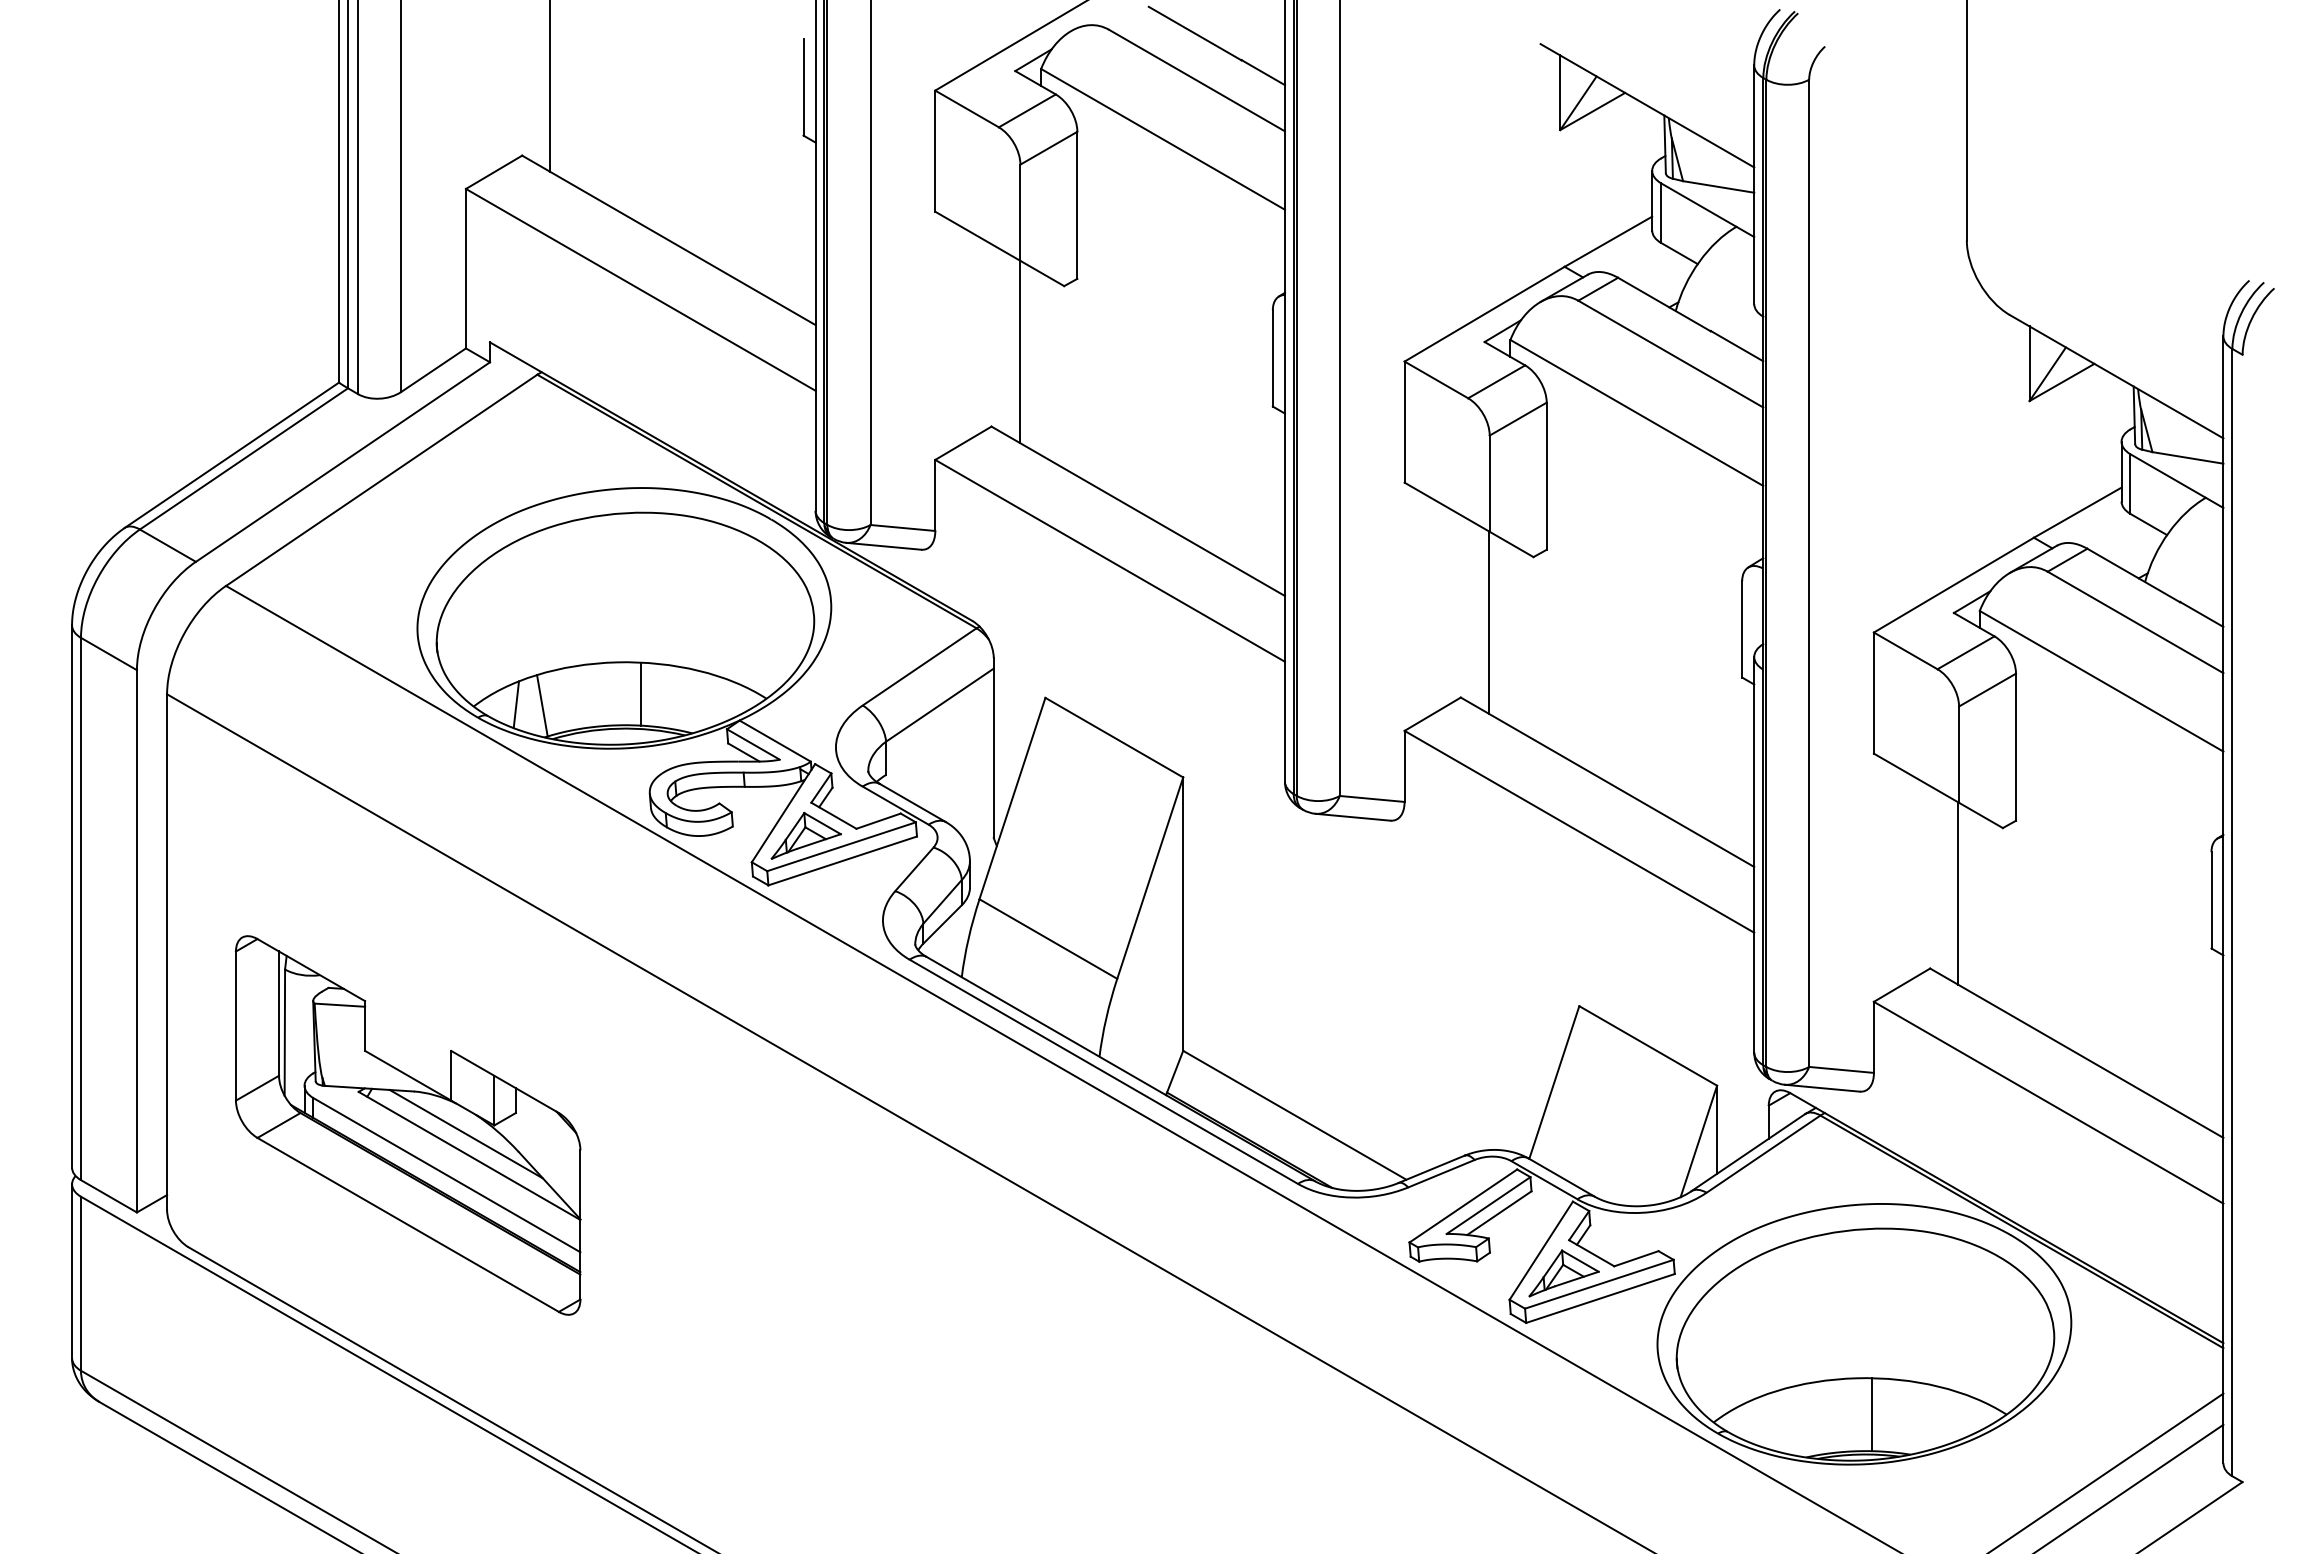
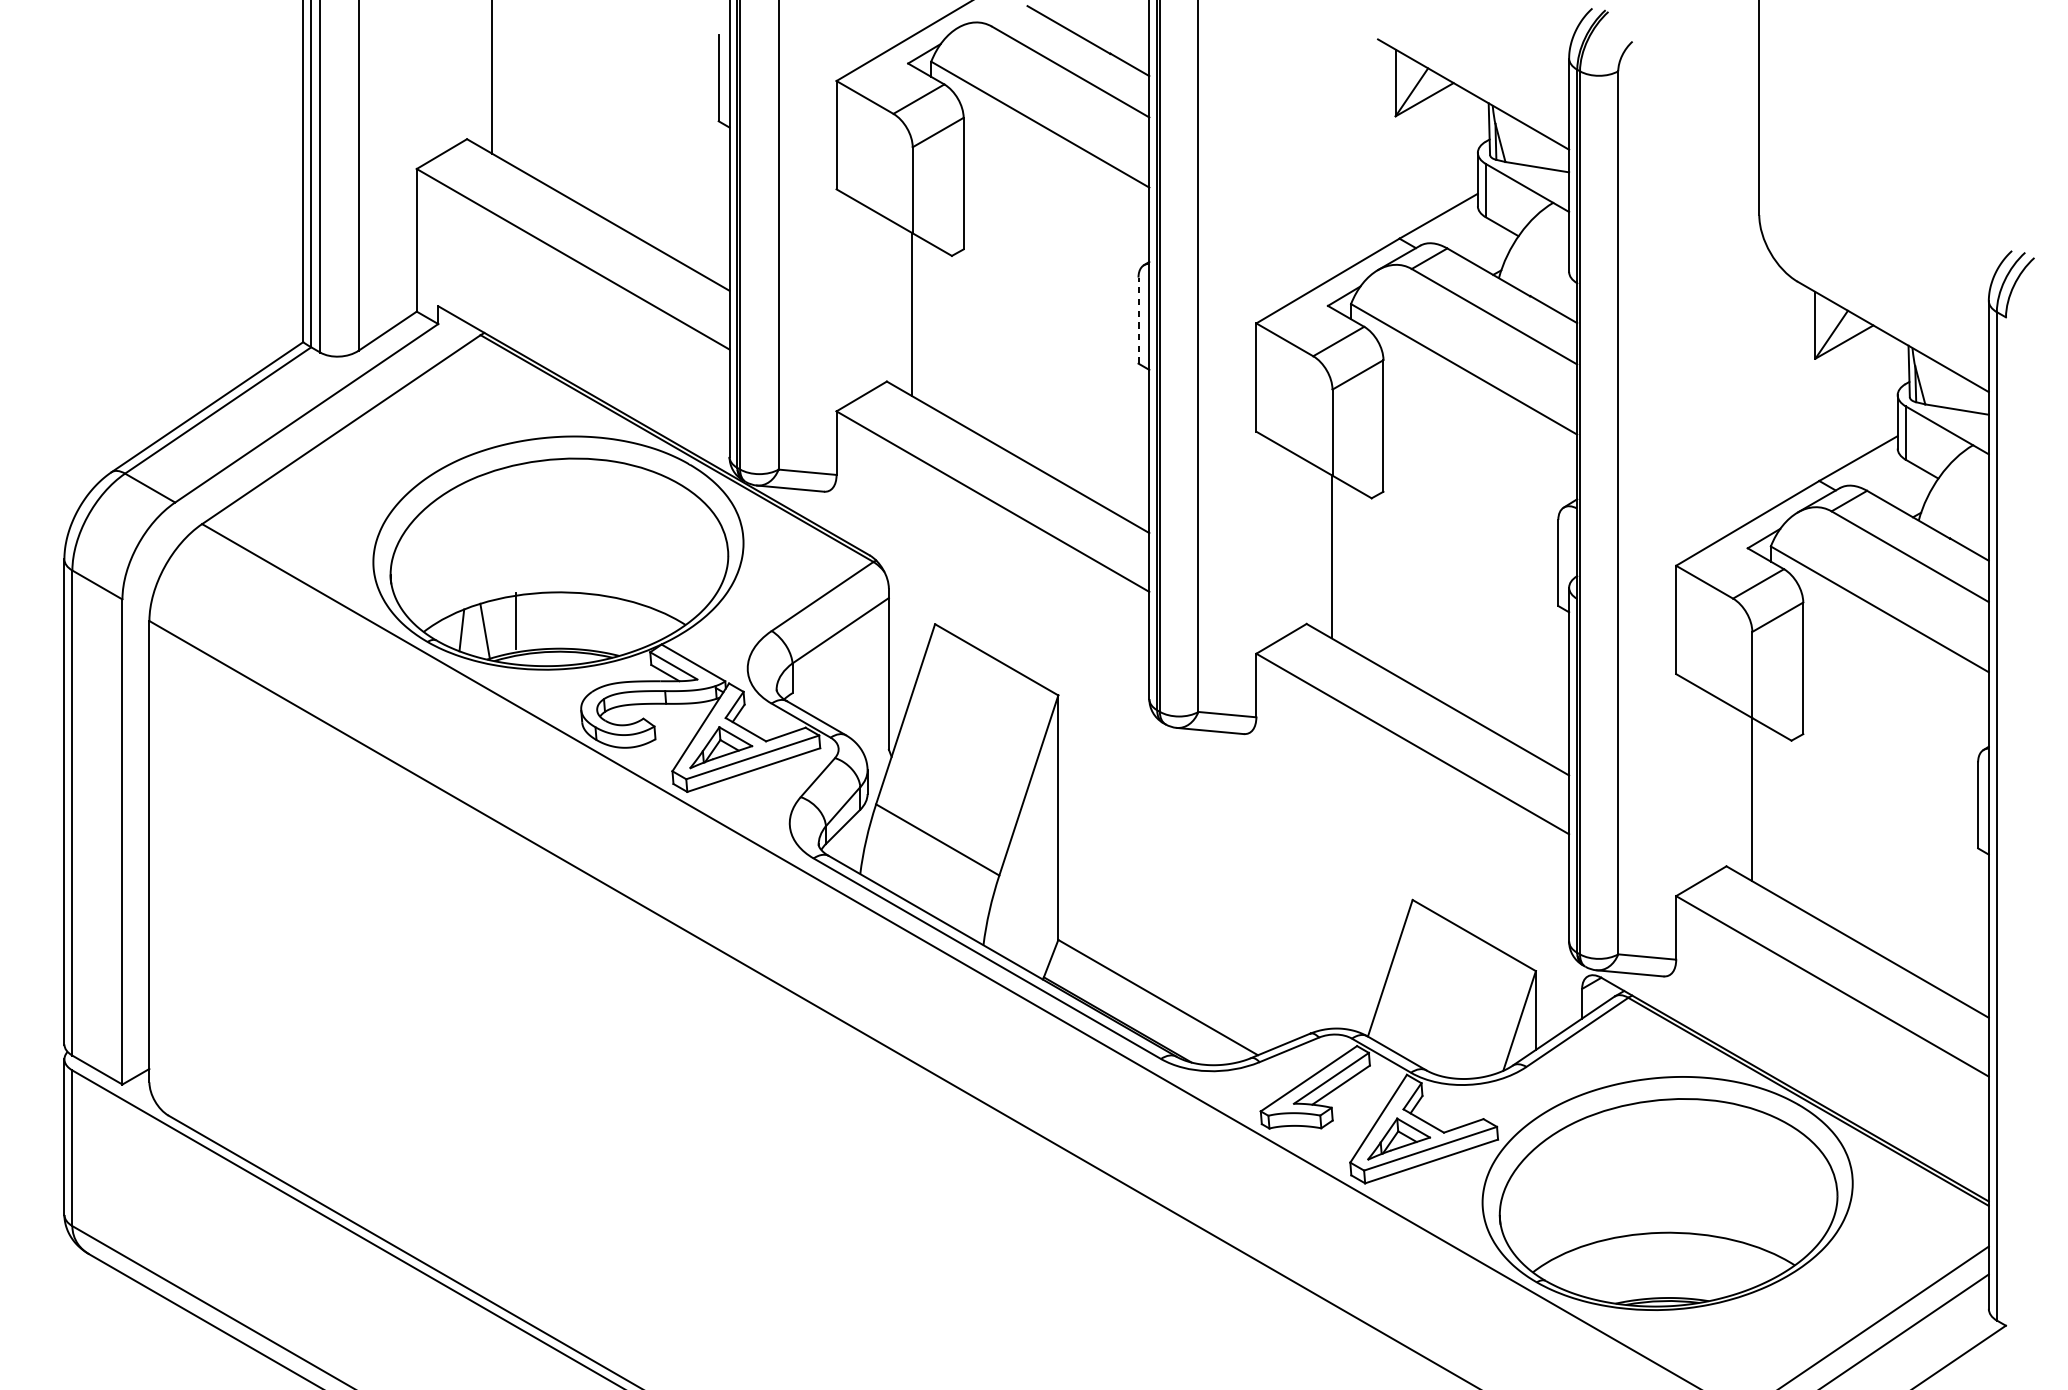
line: (1272, 357) -> (1138, 319), solid -> dashed
line: (640, 693) -> (515, 620), moved
part: (408, 1125) -> (365, 1006), removed
line: (1872, 1414) -> (1674, 1265), removed

